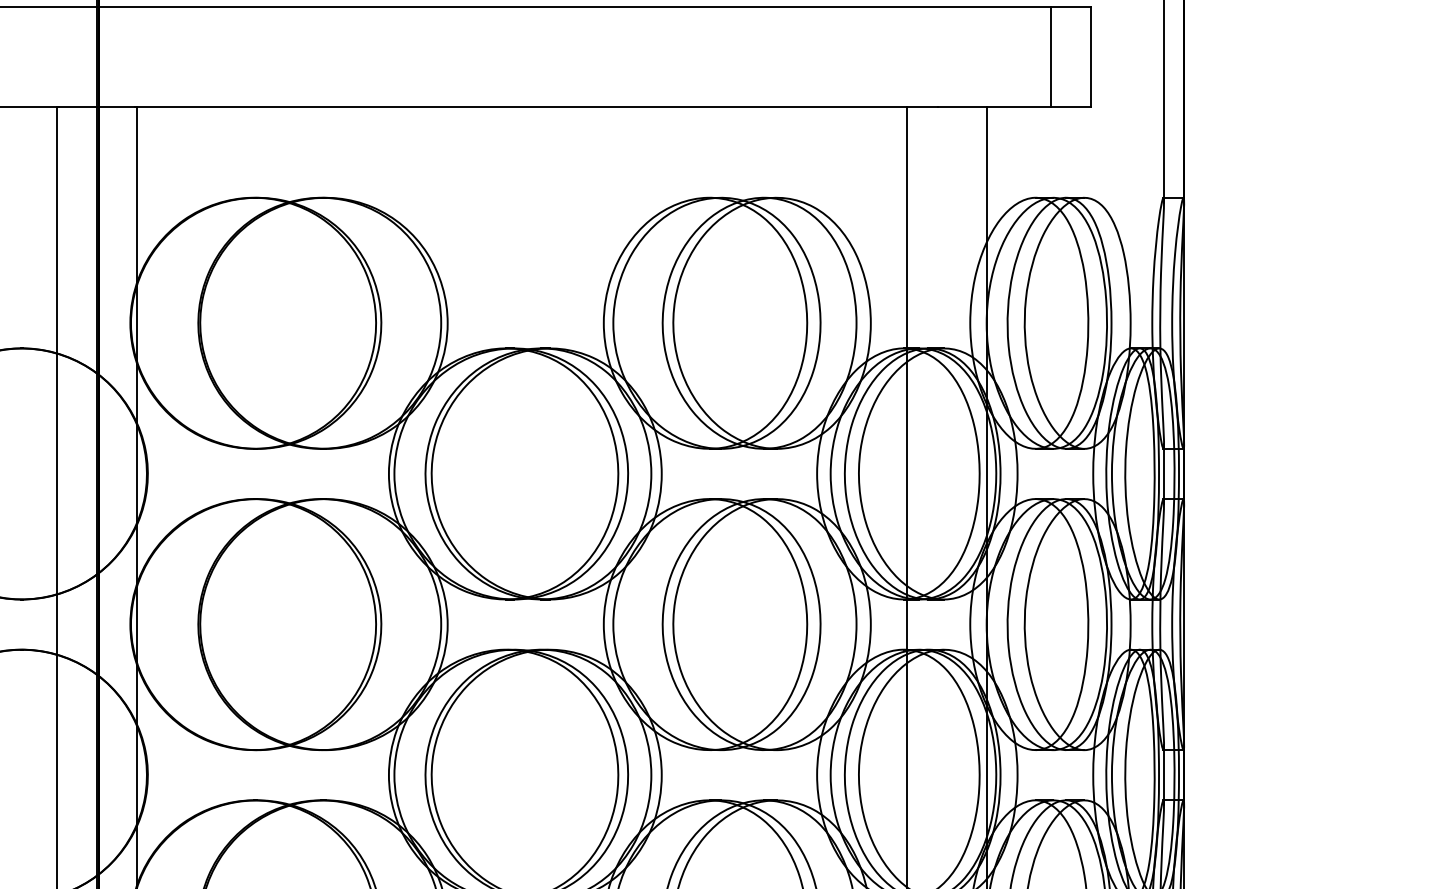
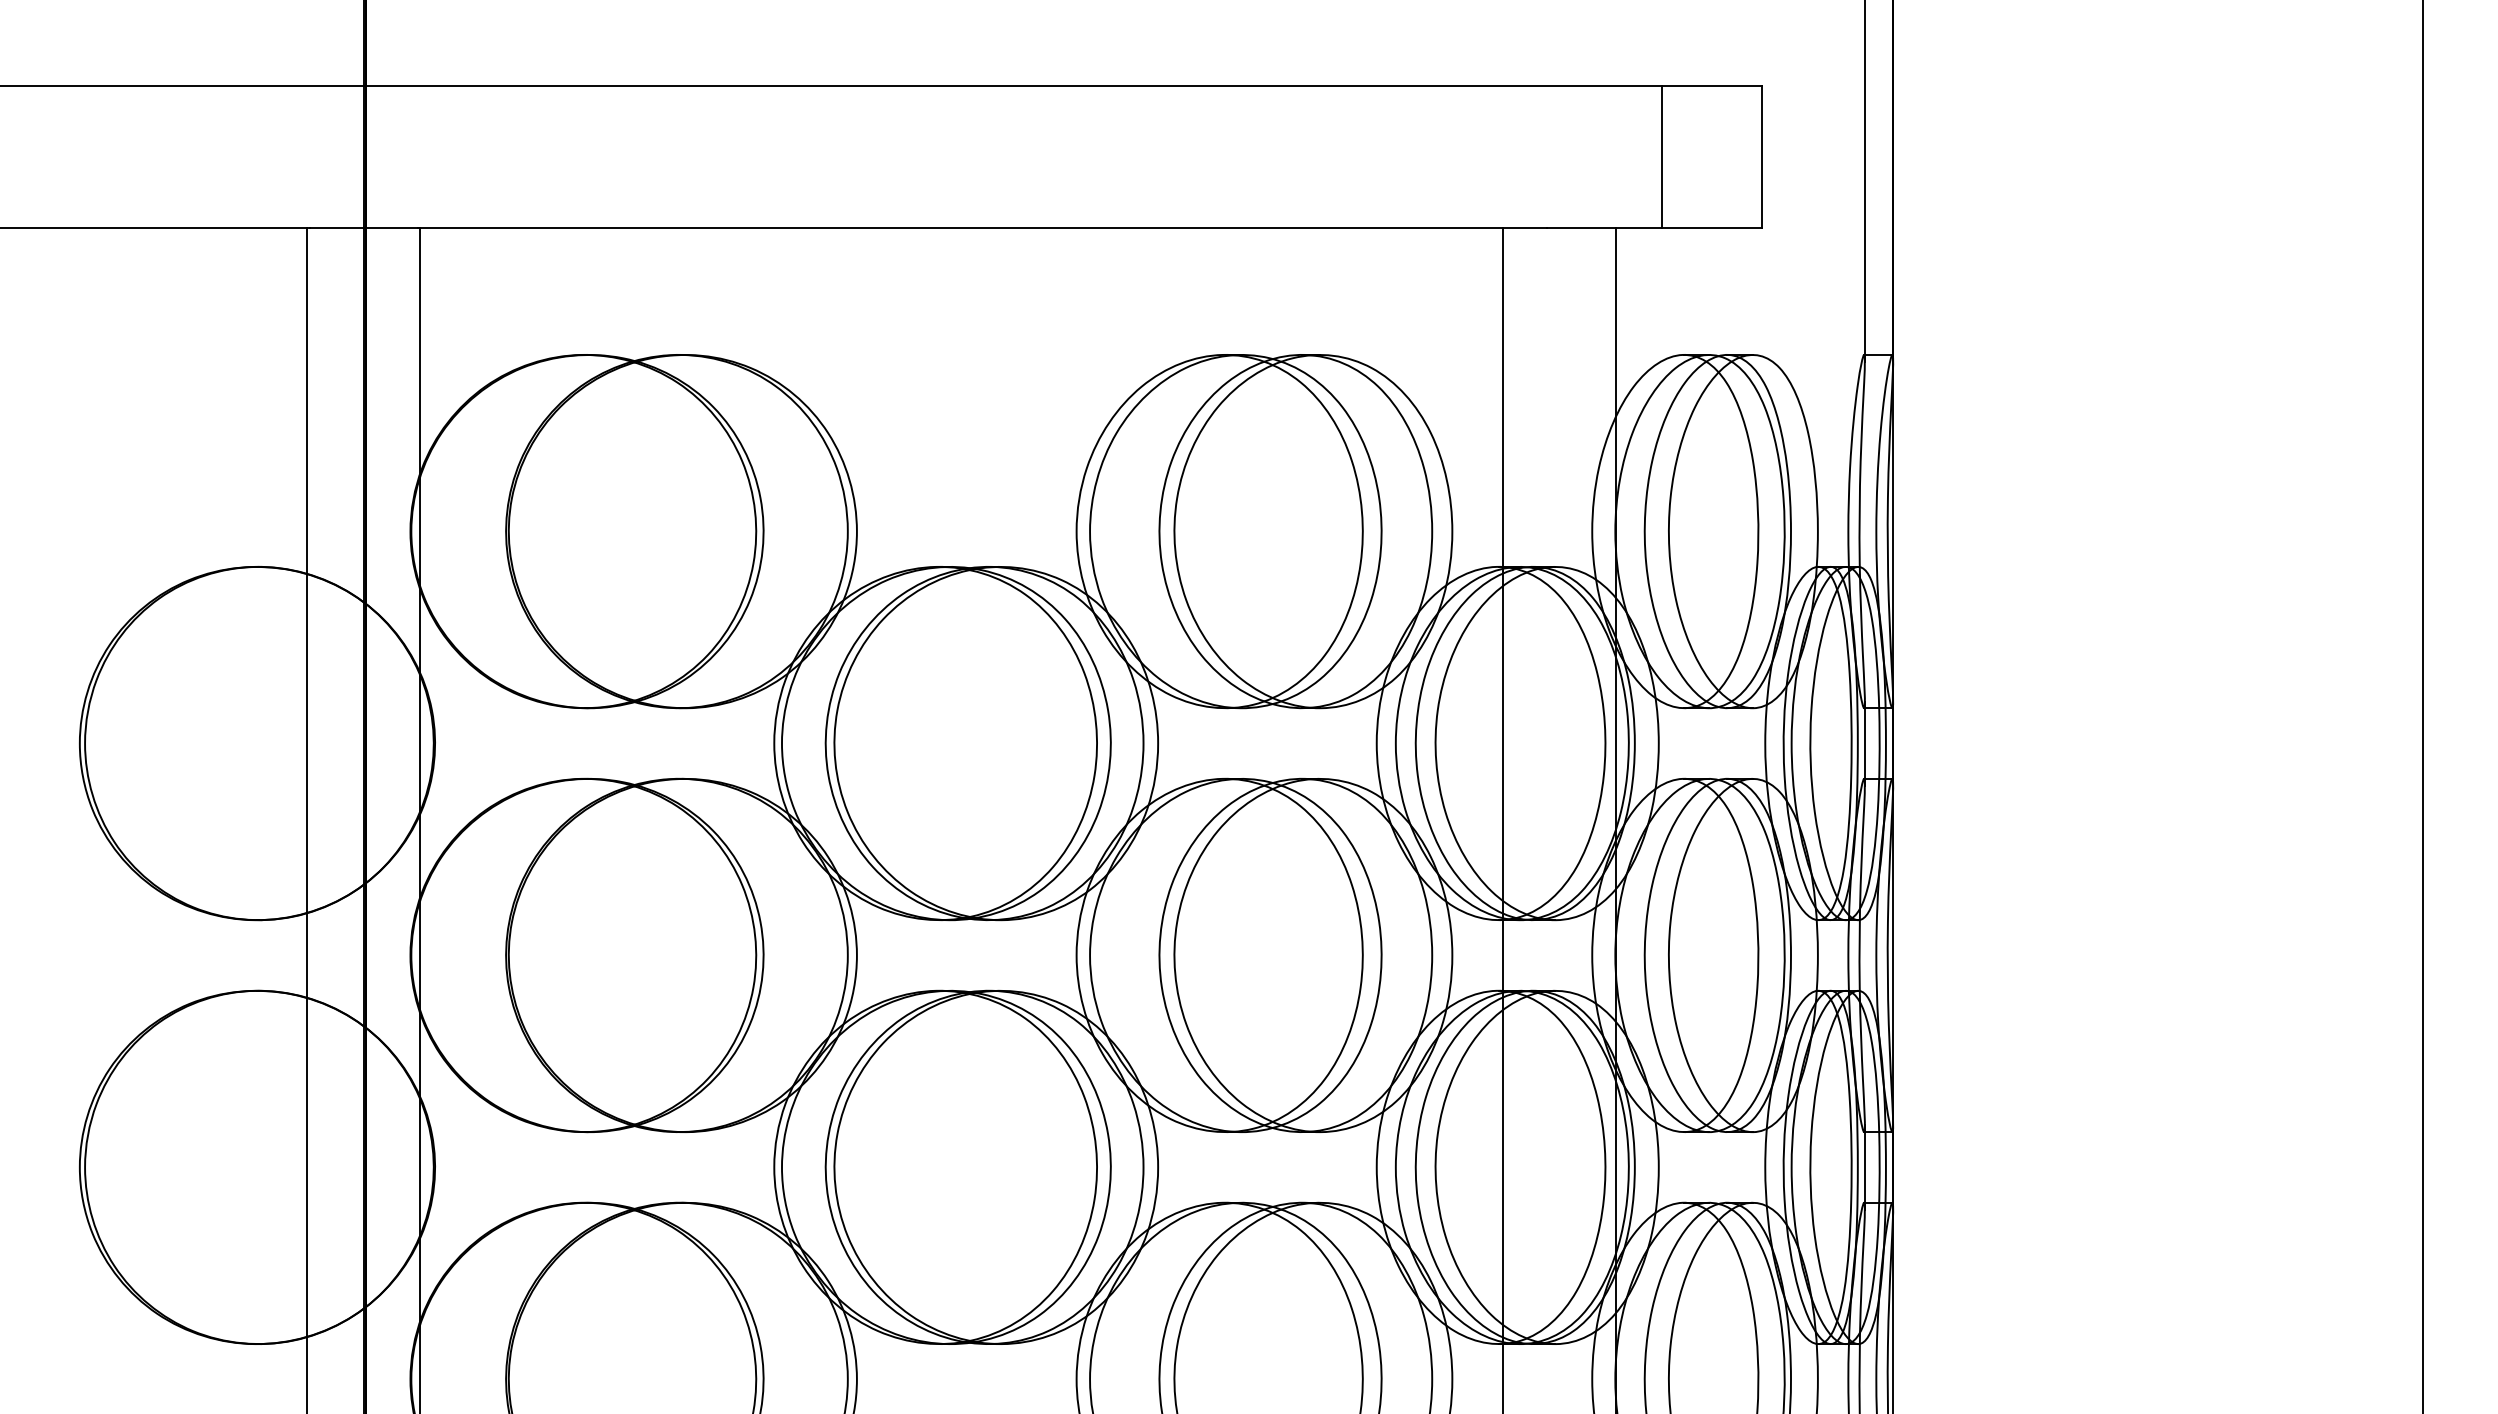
line: (1050, 56) -> (1661, 156), moved

